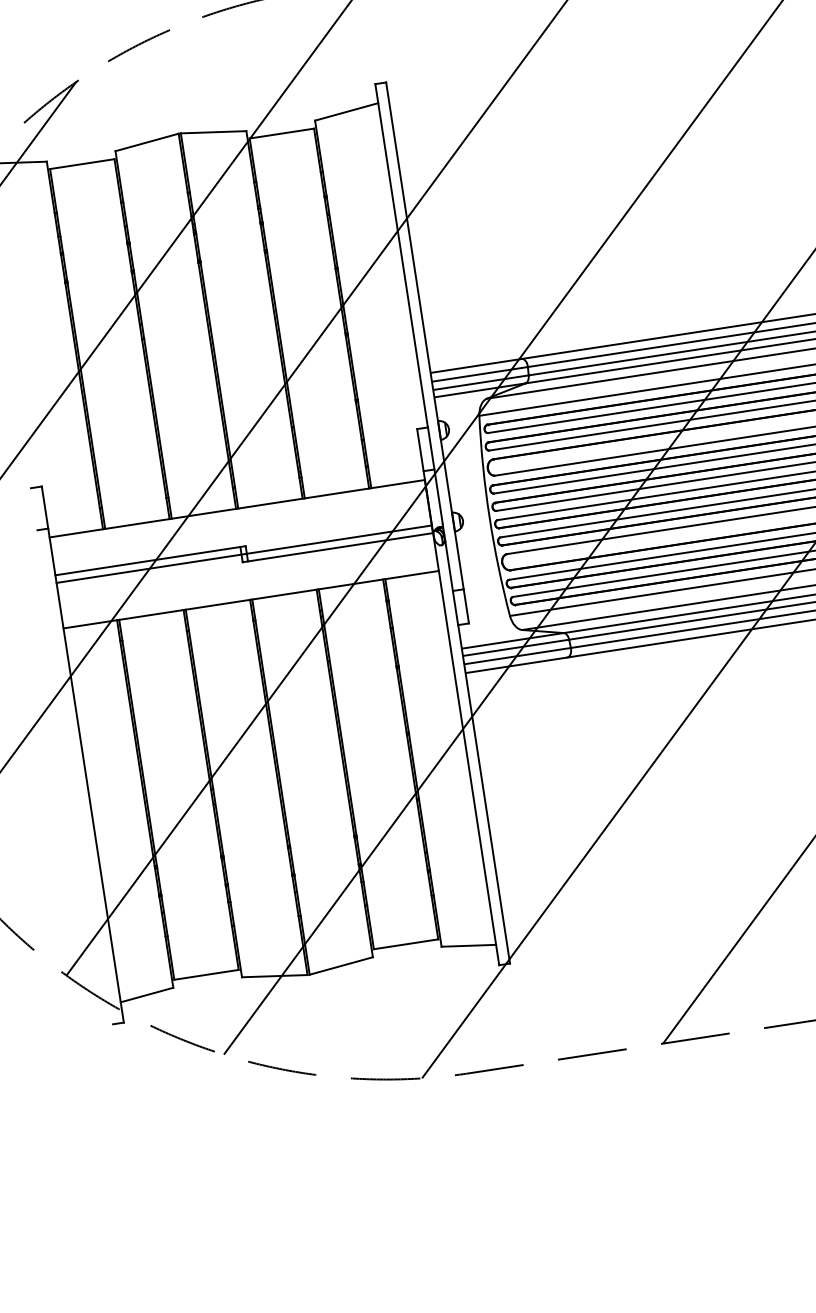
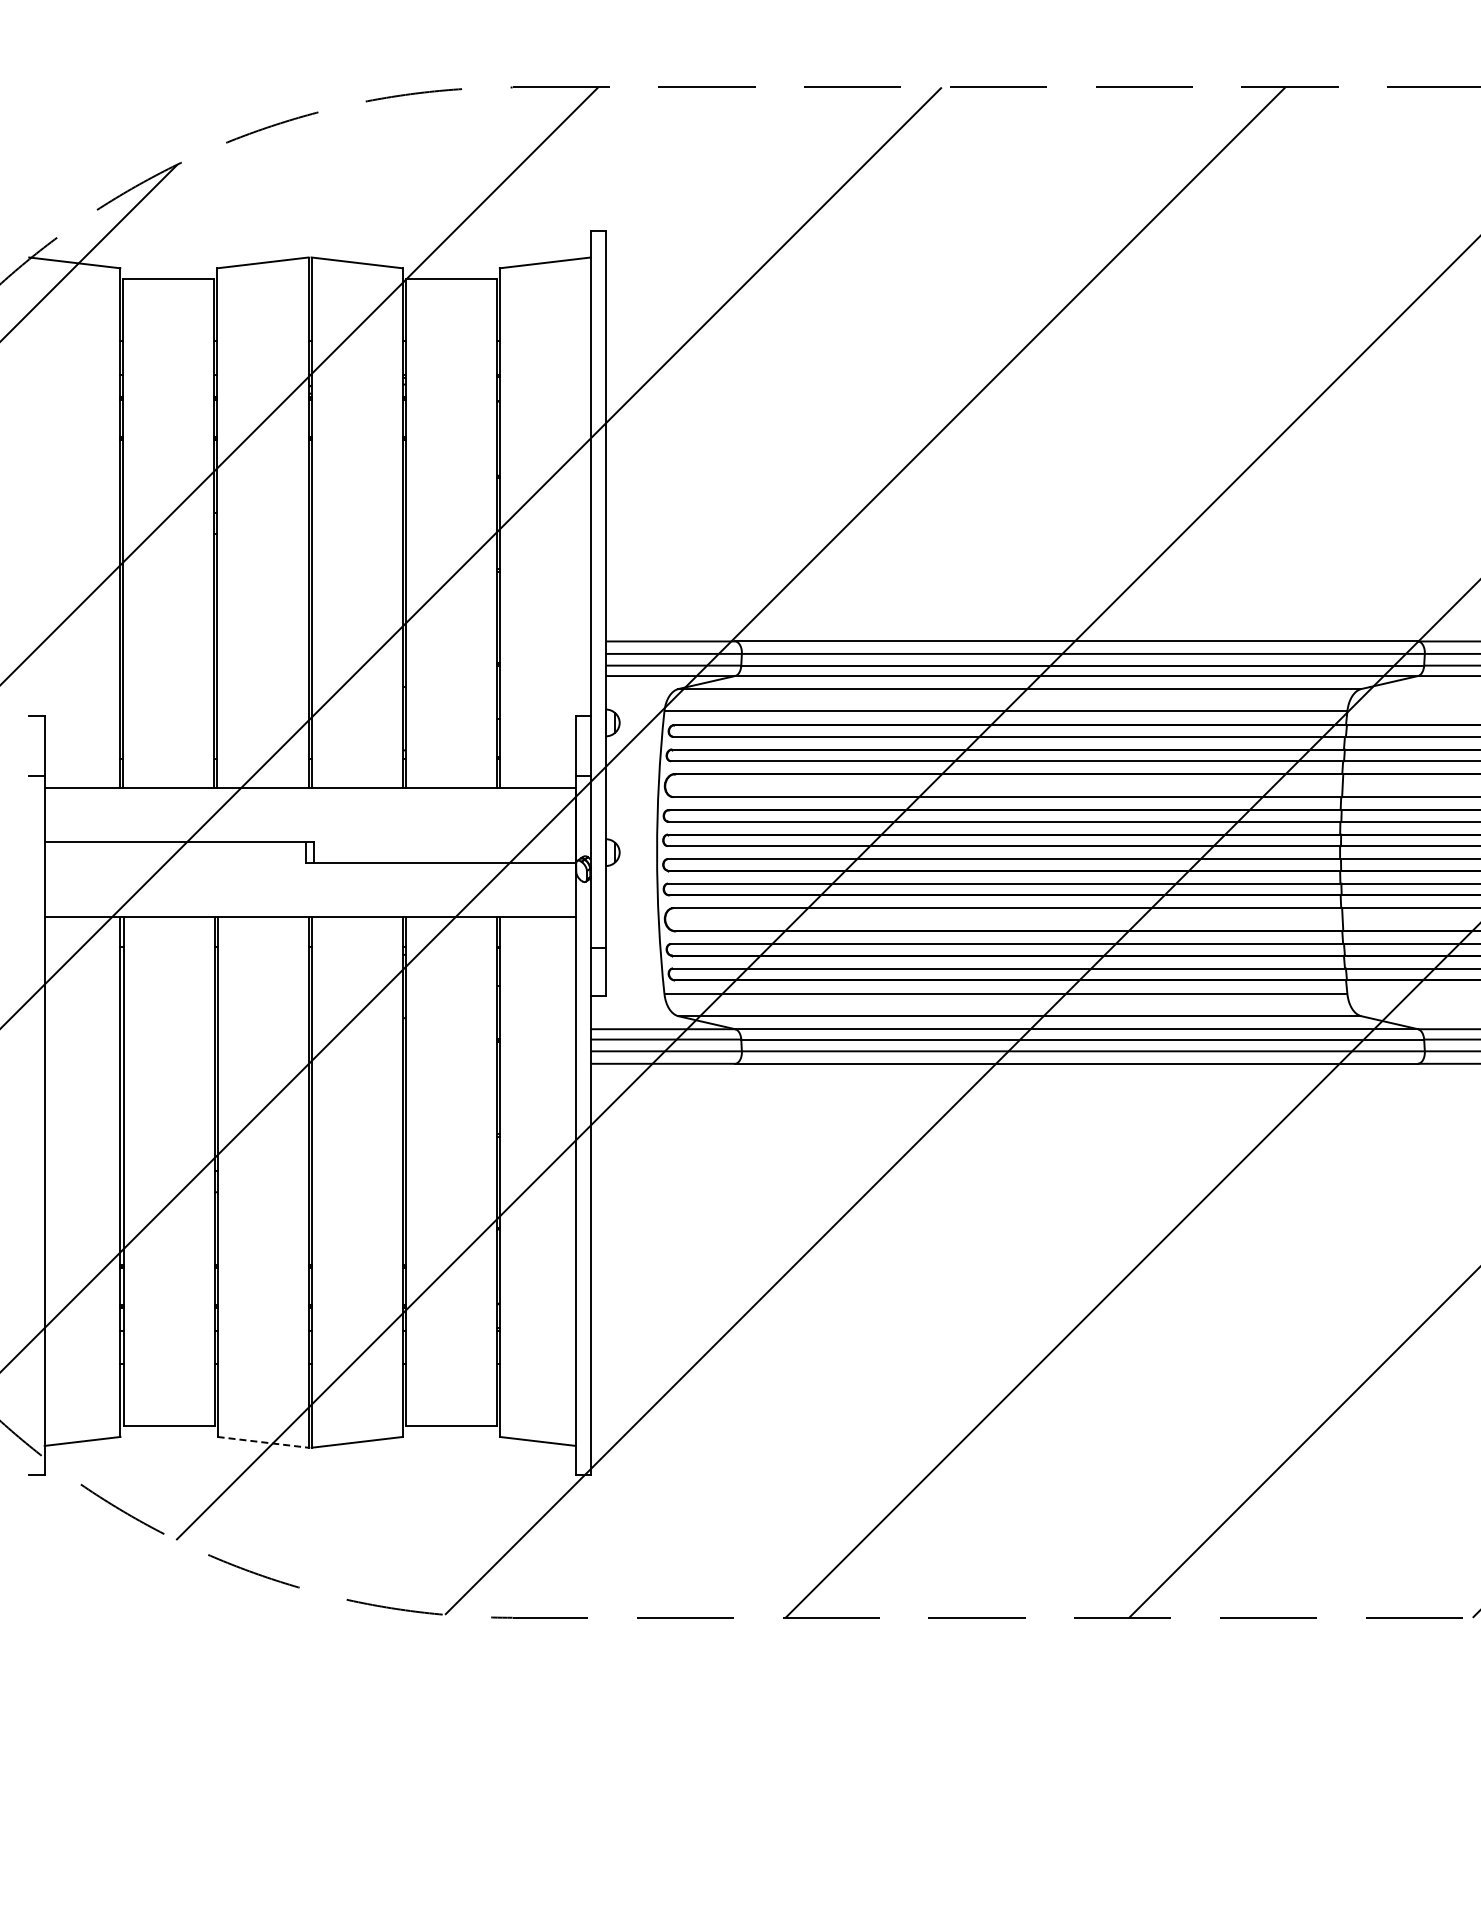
line: (243, 554) -> (309, 852), removed
line: (275, 976) -> (263, 1442), solid -> dashed

